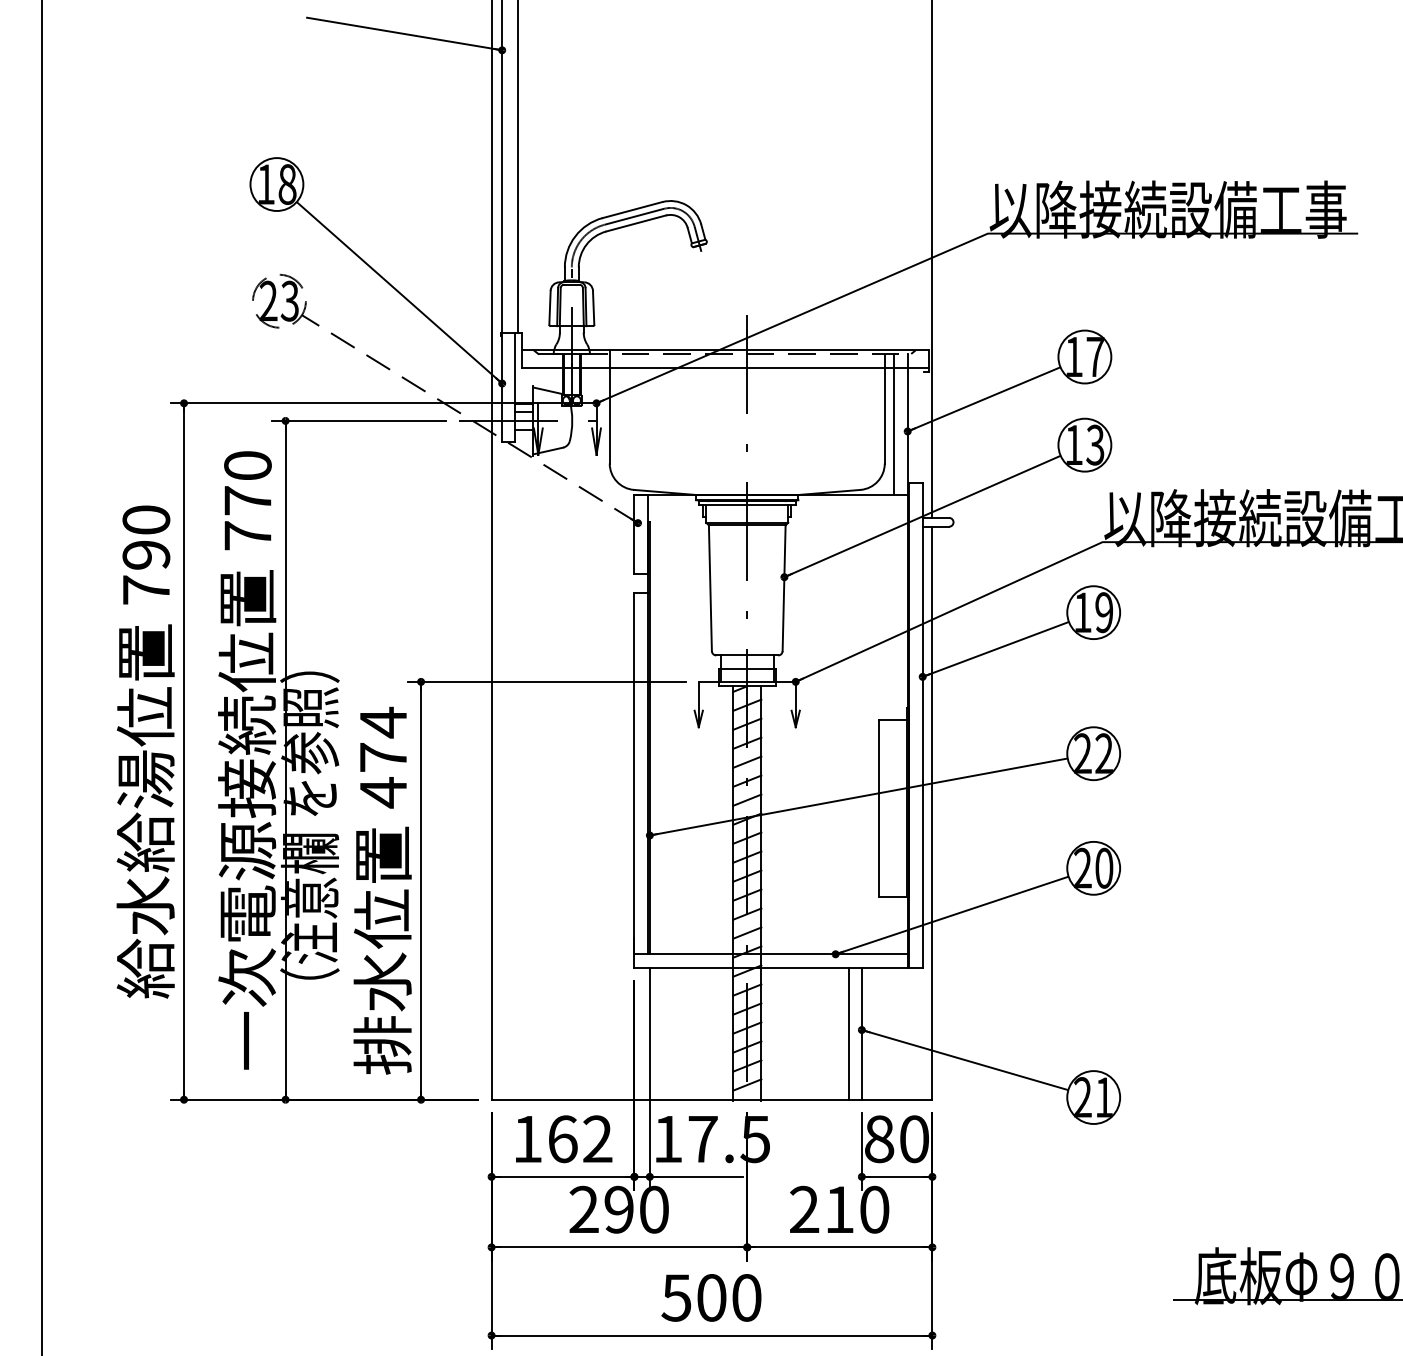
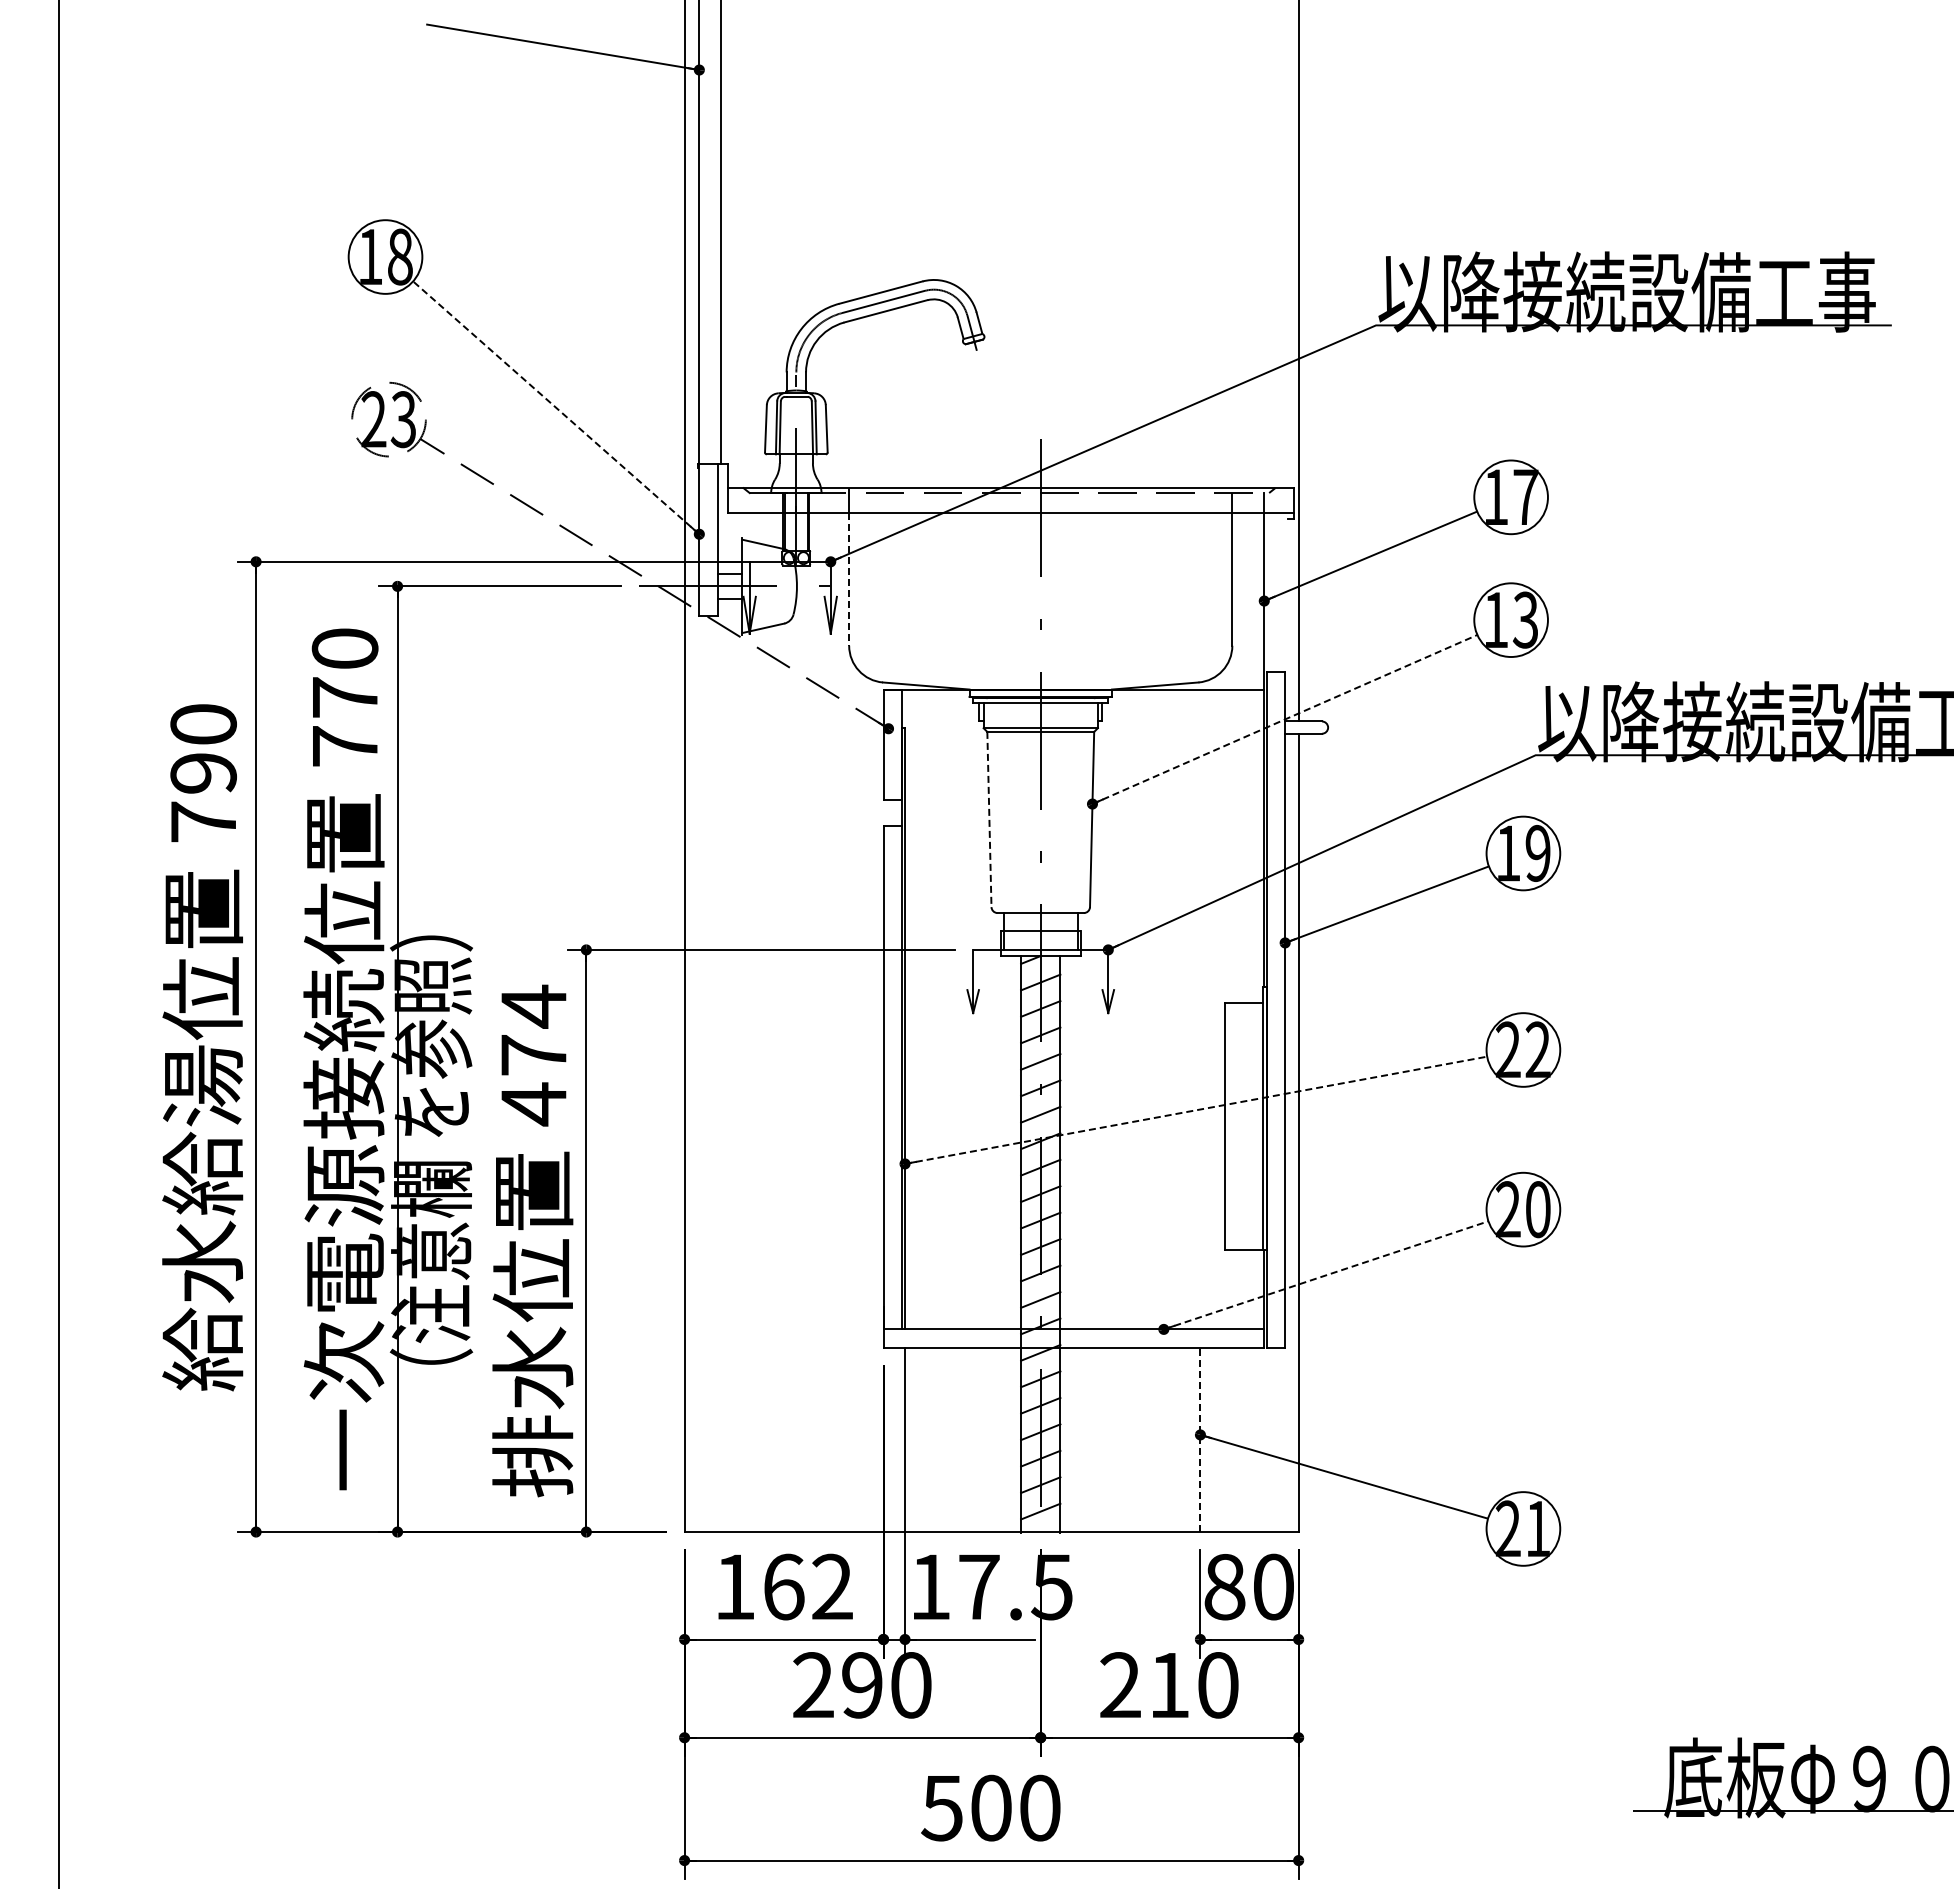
line: (399, 292) -> (556, 407), solid -> dashed
line: (609, 416) -> (849, 579), solid -> dashed
line: (894, 424) -> (1245, 591), removed
line: (922, 516) -> (1285, 719), solid -> dashed
line: (710, 588) -> (989, 819), solid -> dashed
line: (859, 797) -> (1196, 1110), solid -> dashed
line: (952, 915) -> (1326, 1275), solid -> dashed
line: (848, 1033) -> (1181, 1439), removed
line: (861, 1033) -> (1200, 1439), solid -> dashed

